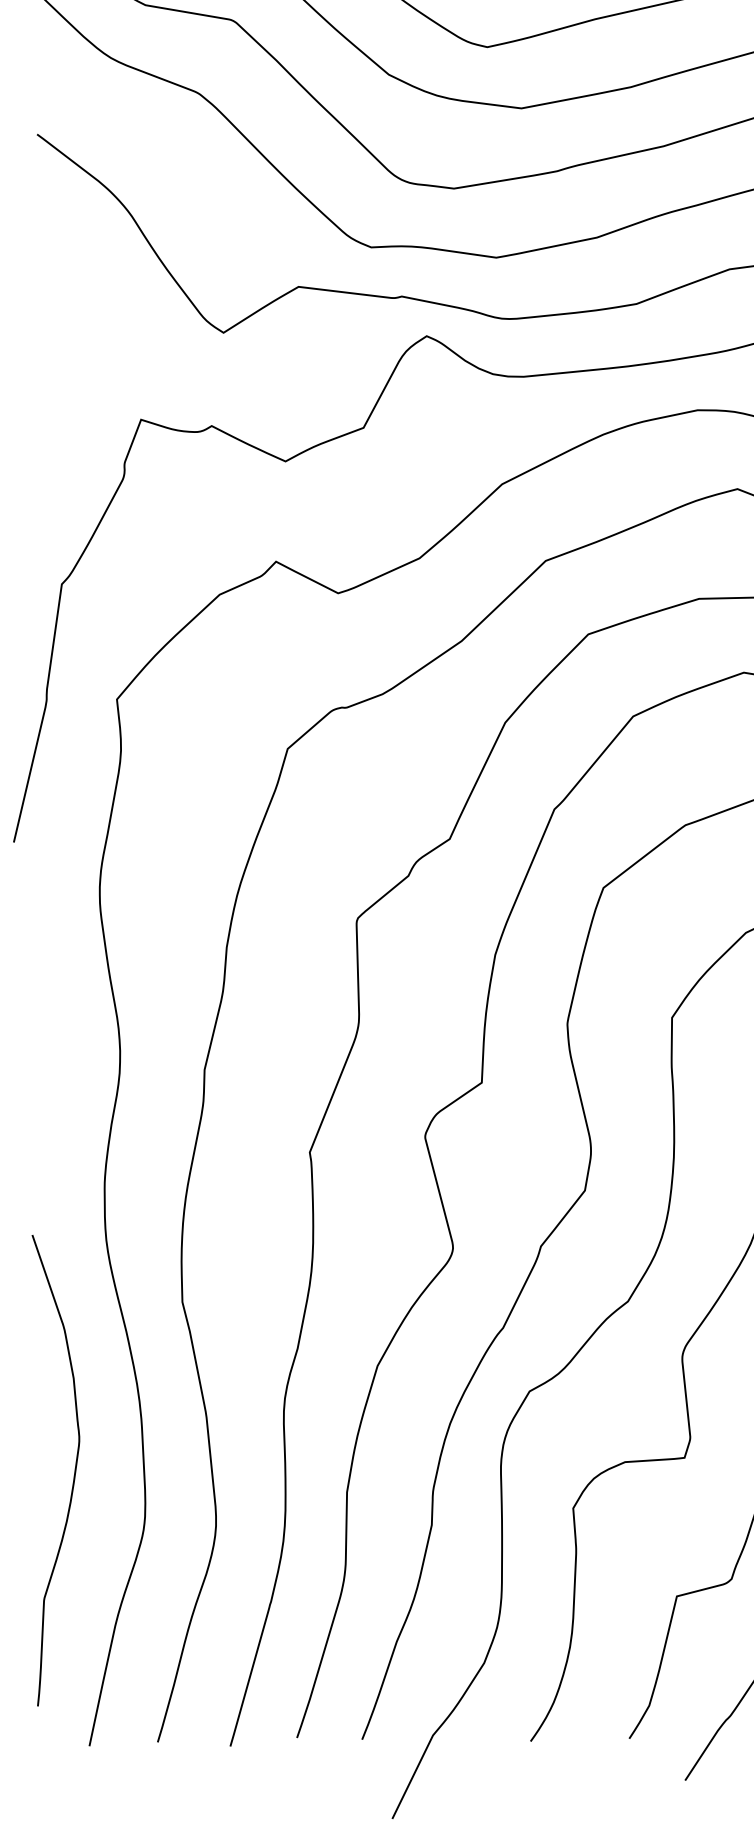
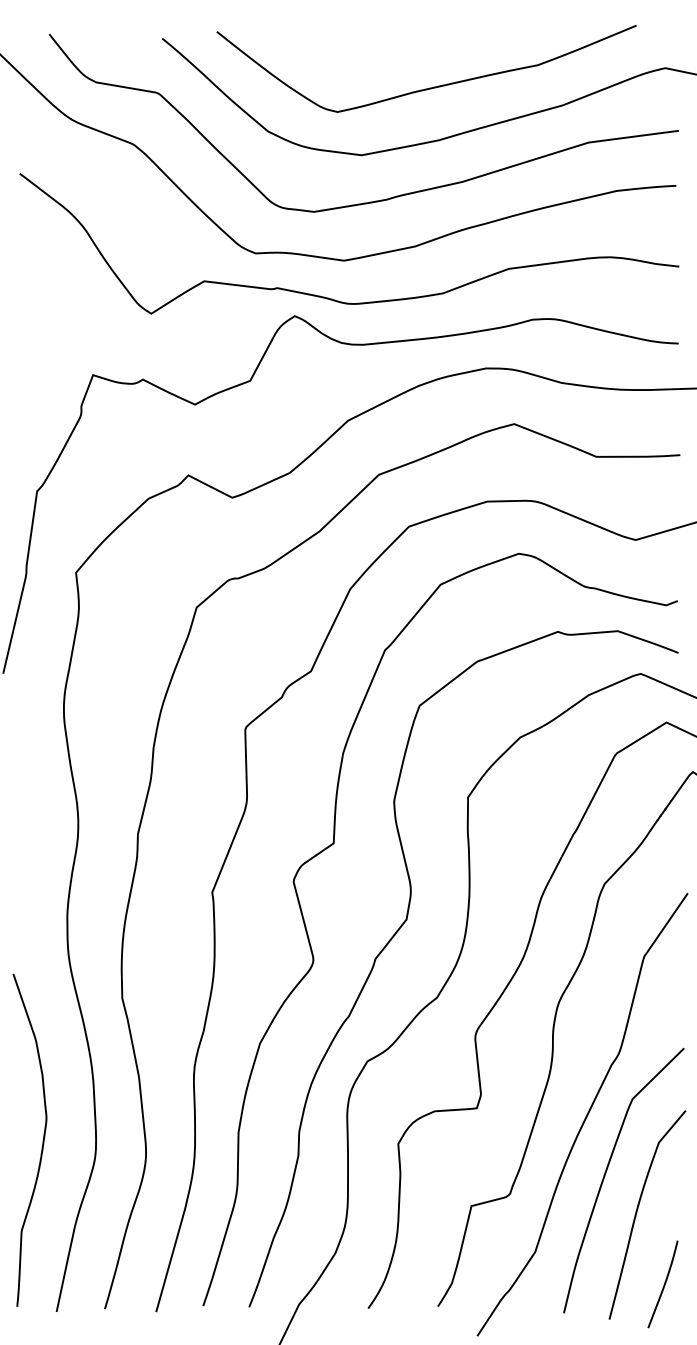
curve: (73, 1470) -> (42, 1140), moved

